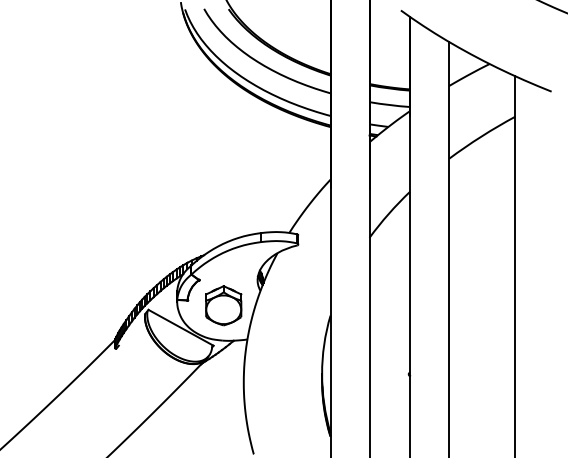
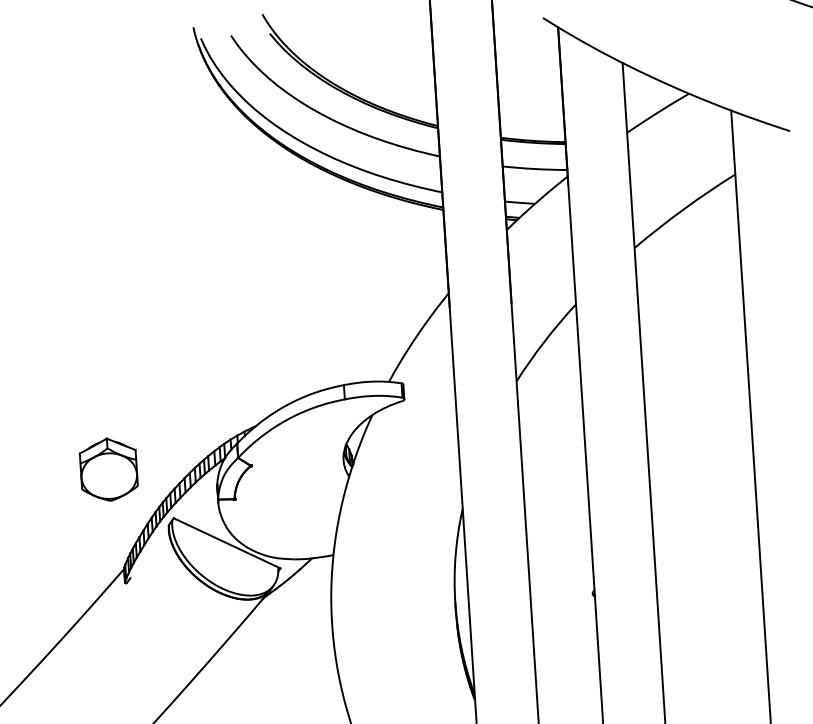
part: (223, 305) -> (108, 469), moved

